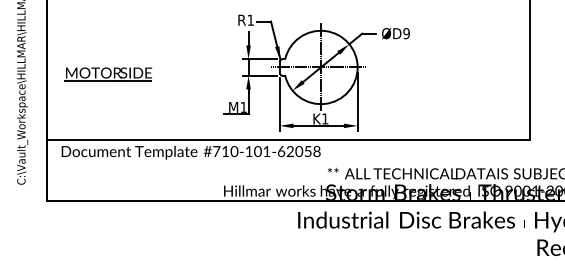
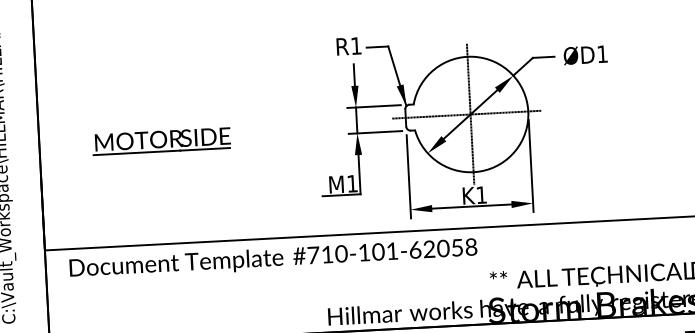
text: (406, 33) -> (602, 54), ØD9 -> ØD1
part: (107, 74) -> (160, 141), moved

